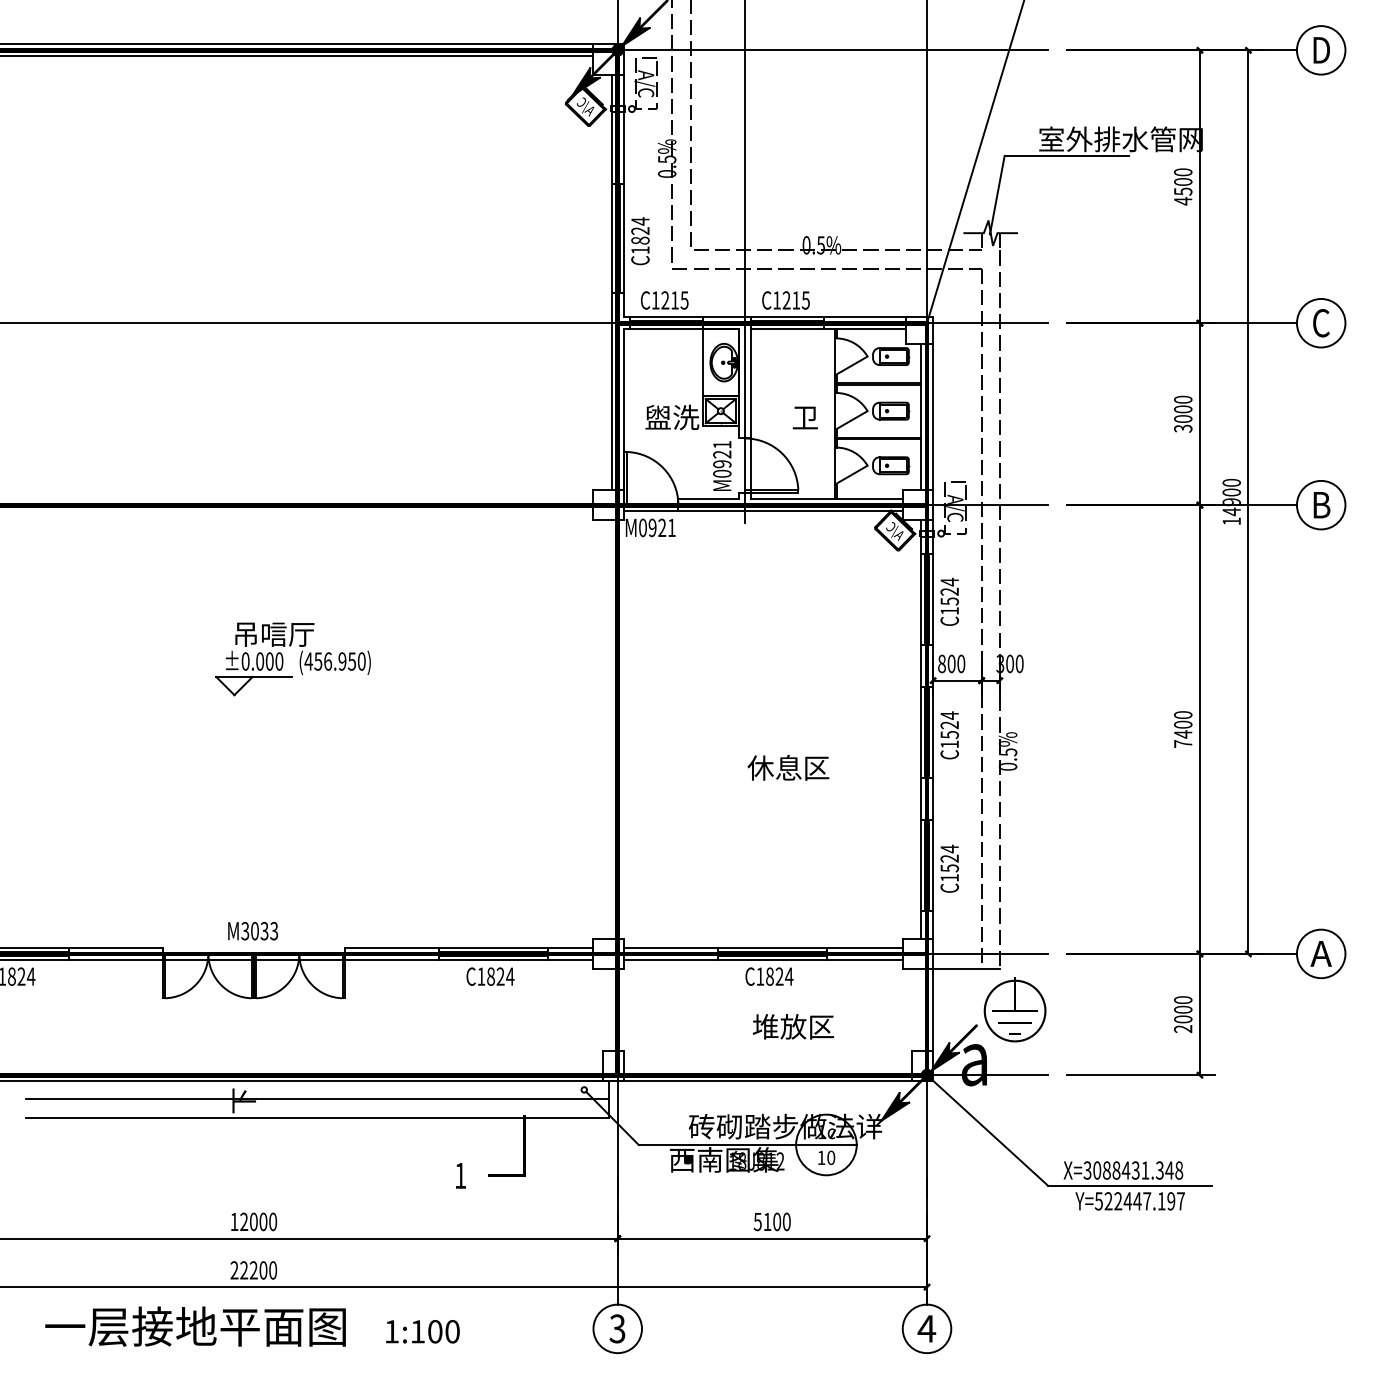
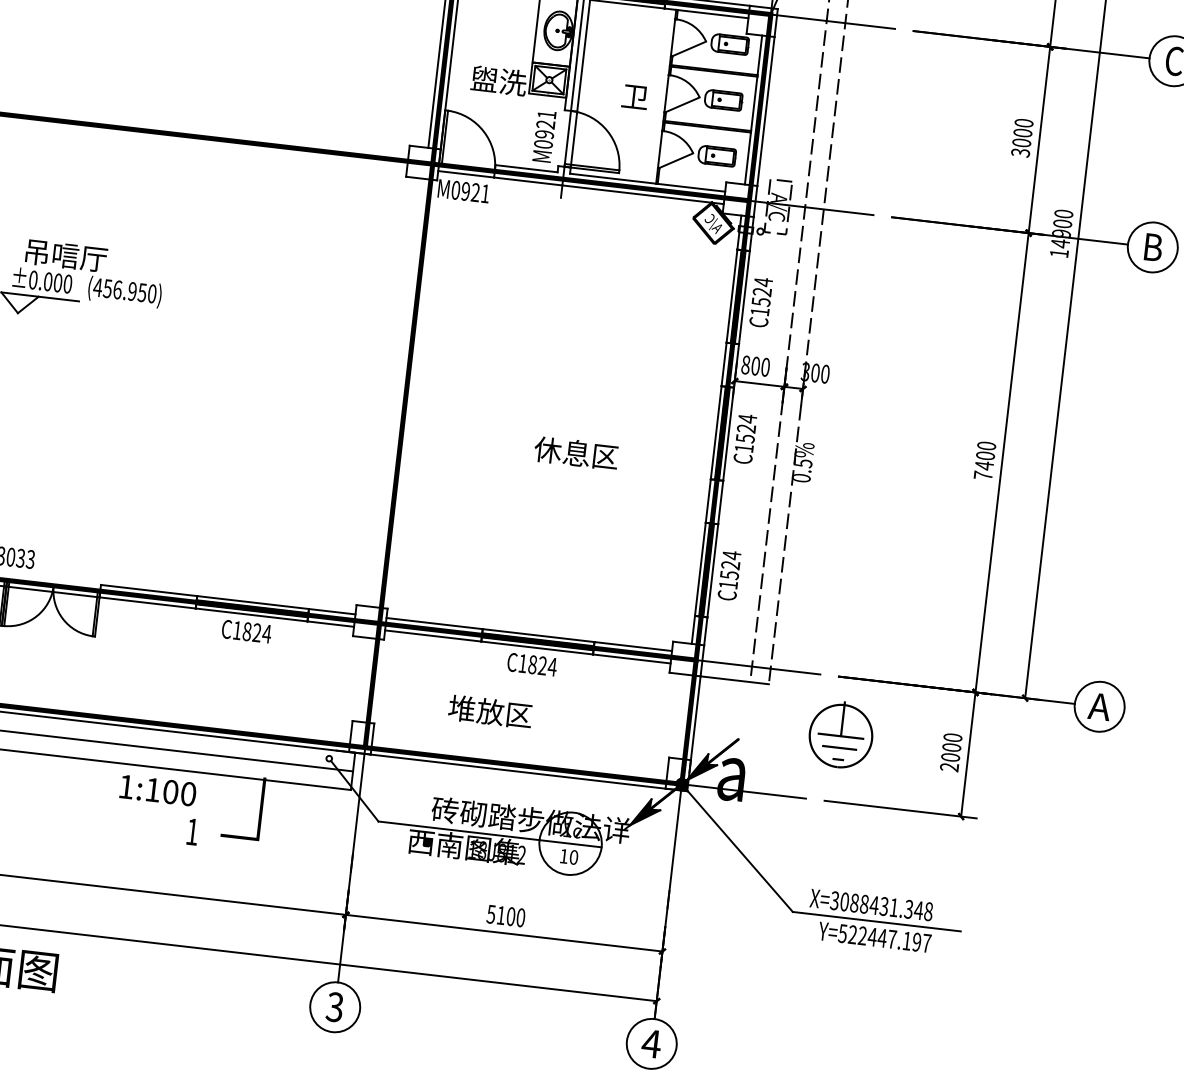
text: (1014, 1009) -> (840, 734), moved
text: (792, 1026) -> (489, 711), moved
text: (422, 1331) -> (157, 790), moved

